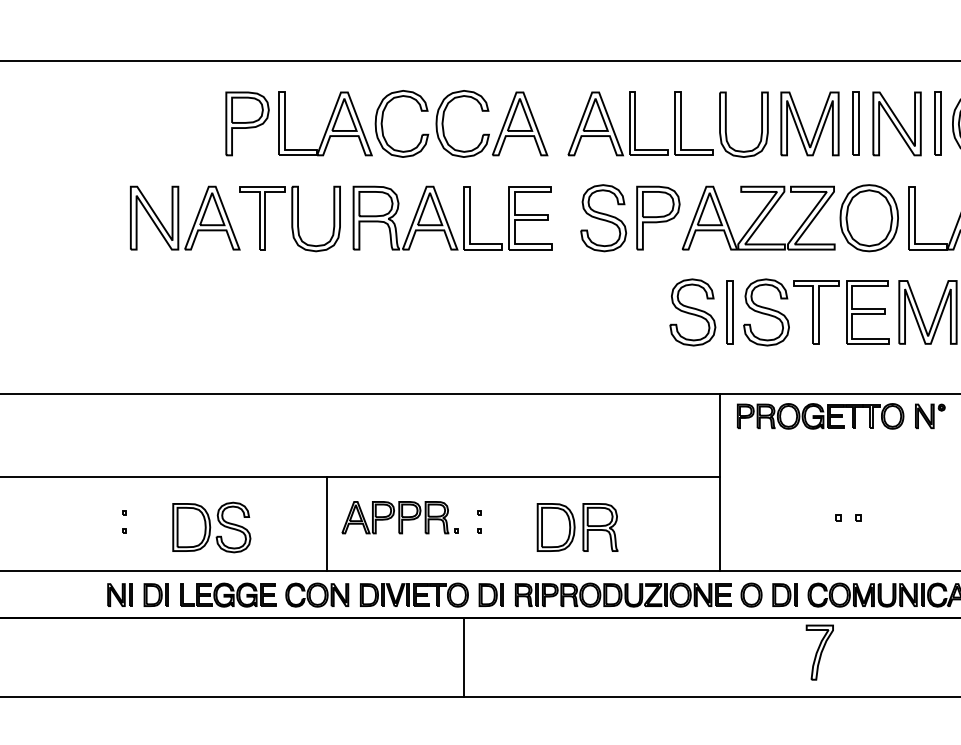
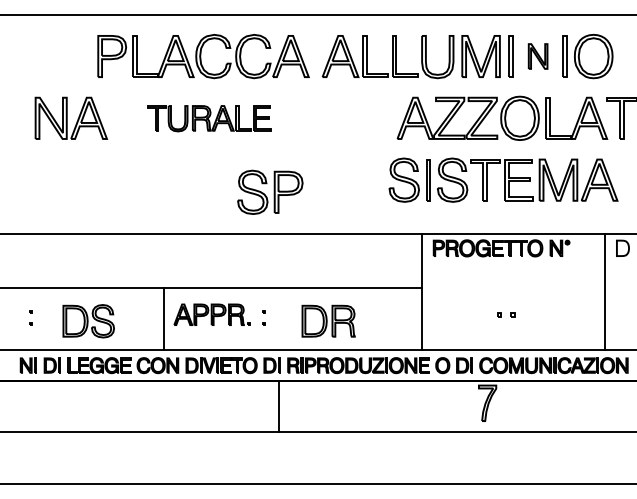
part: (895, 123) -> (537, 56), size x0.6
part: (630, 216) -> (270, 191), moved
part: (395, 218) -> (209, 118), size x0.6
line: (464, 657) -> (279, 406), moved

